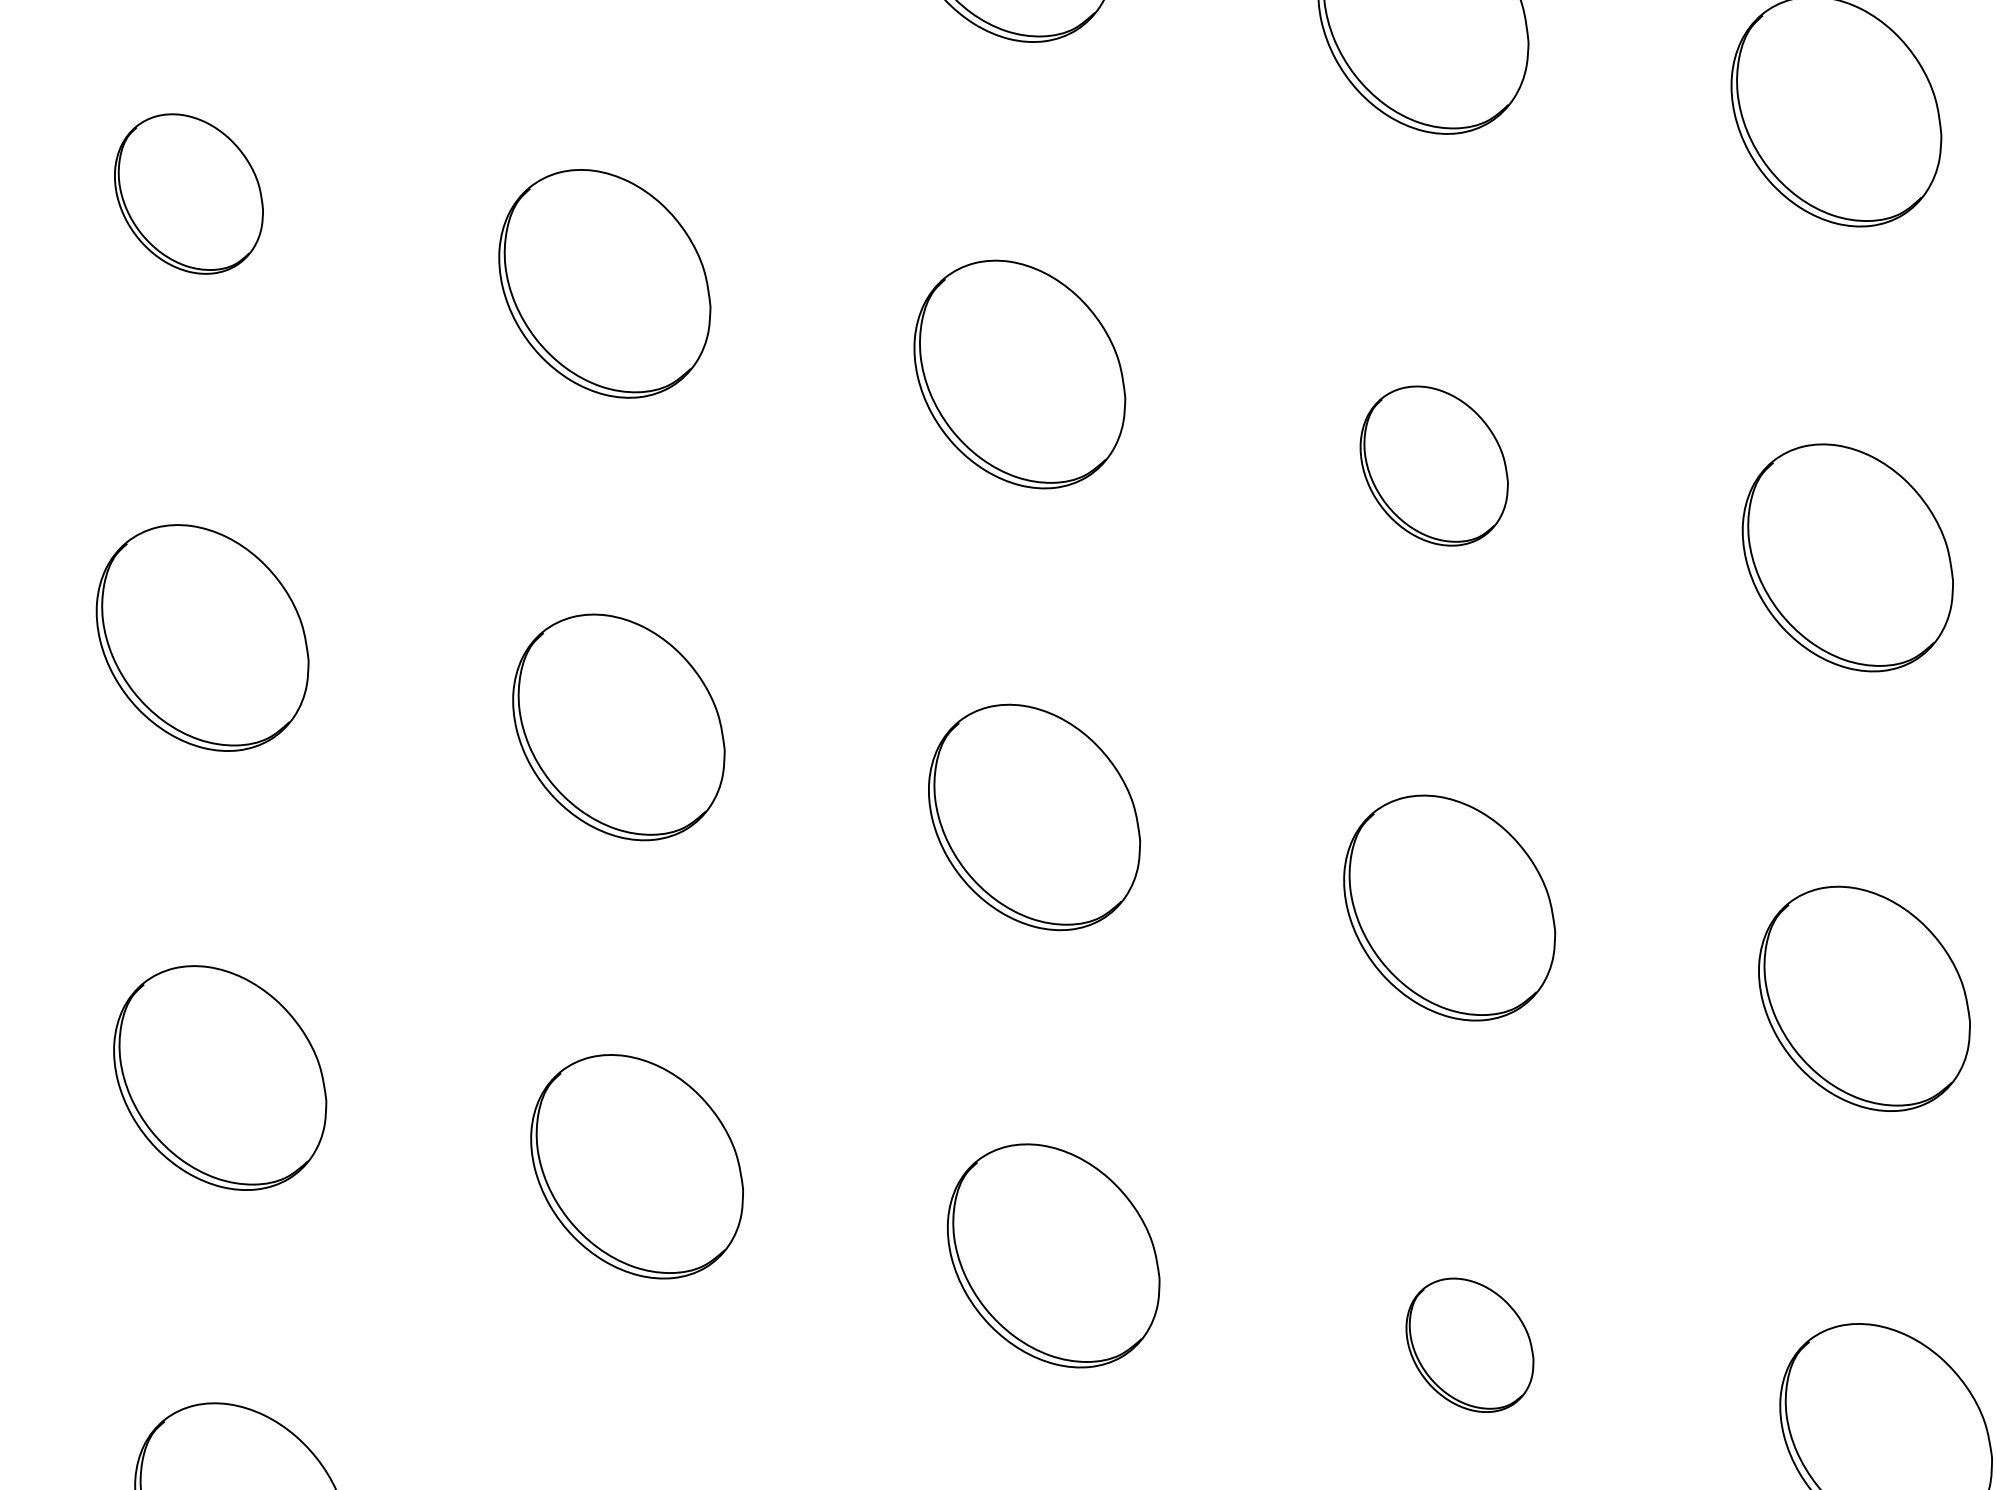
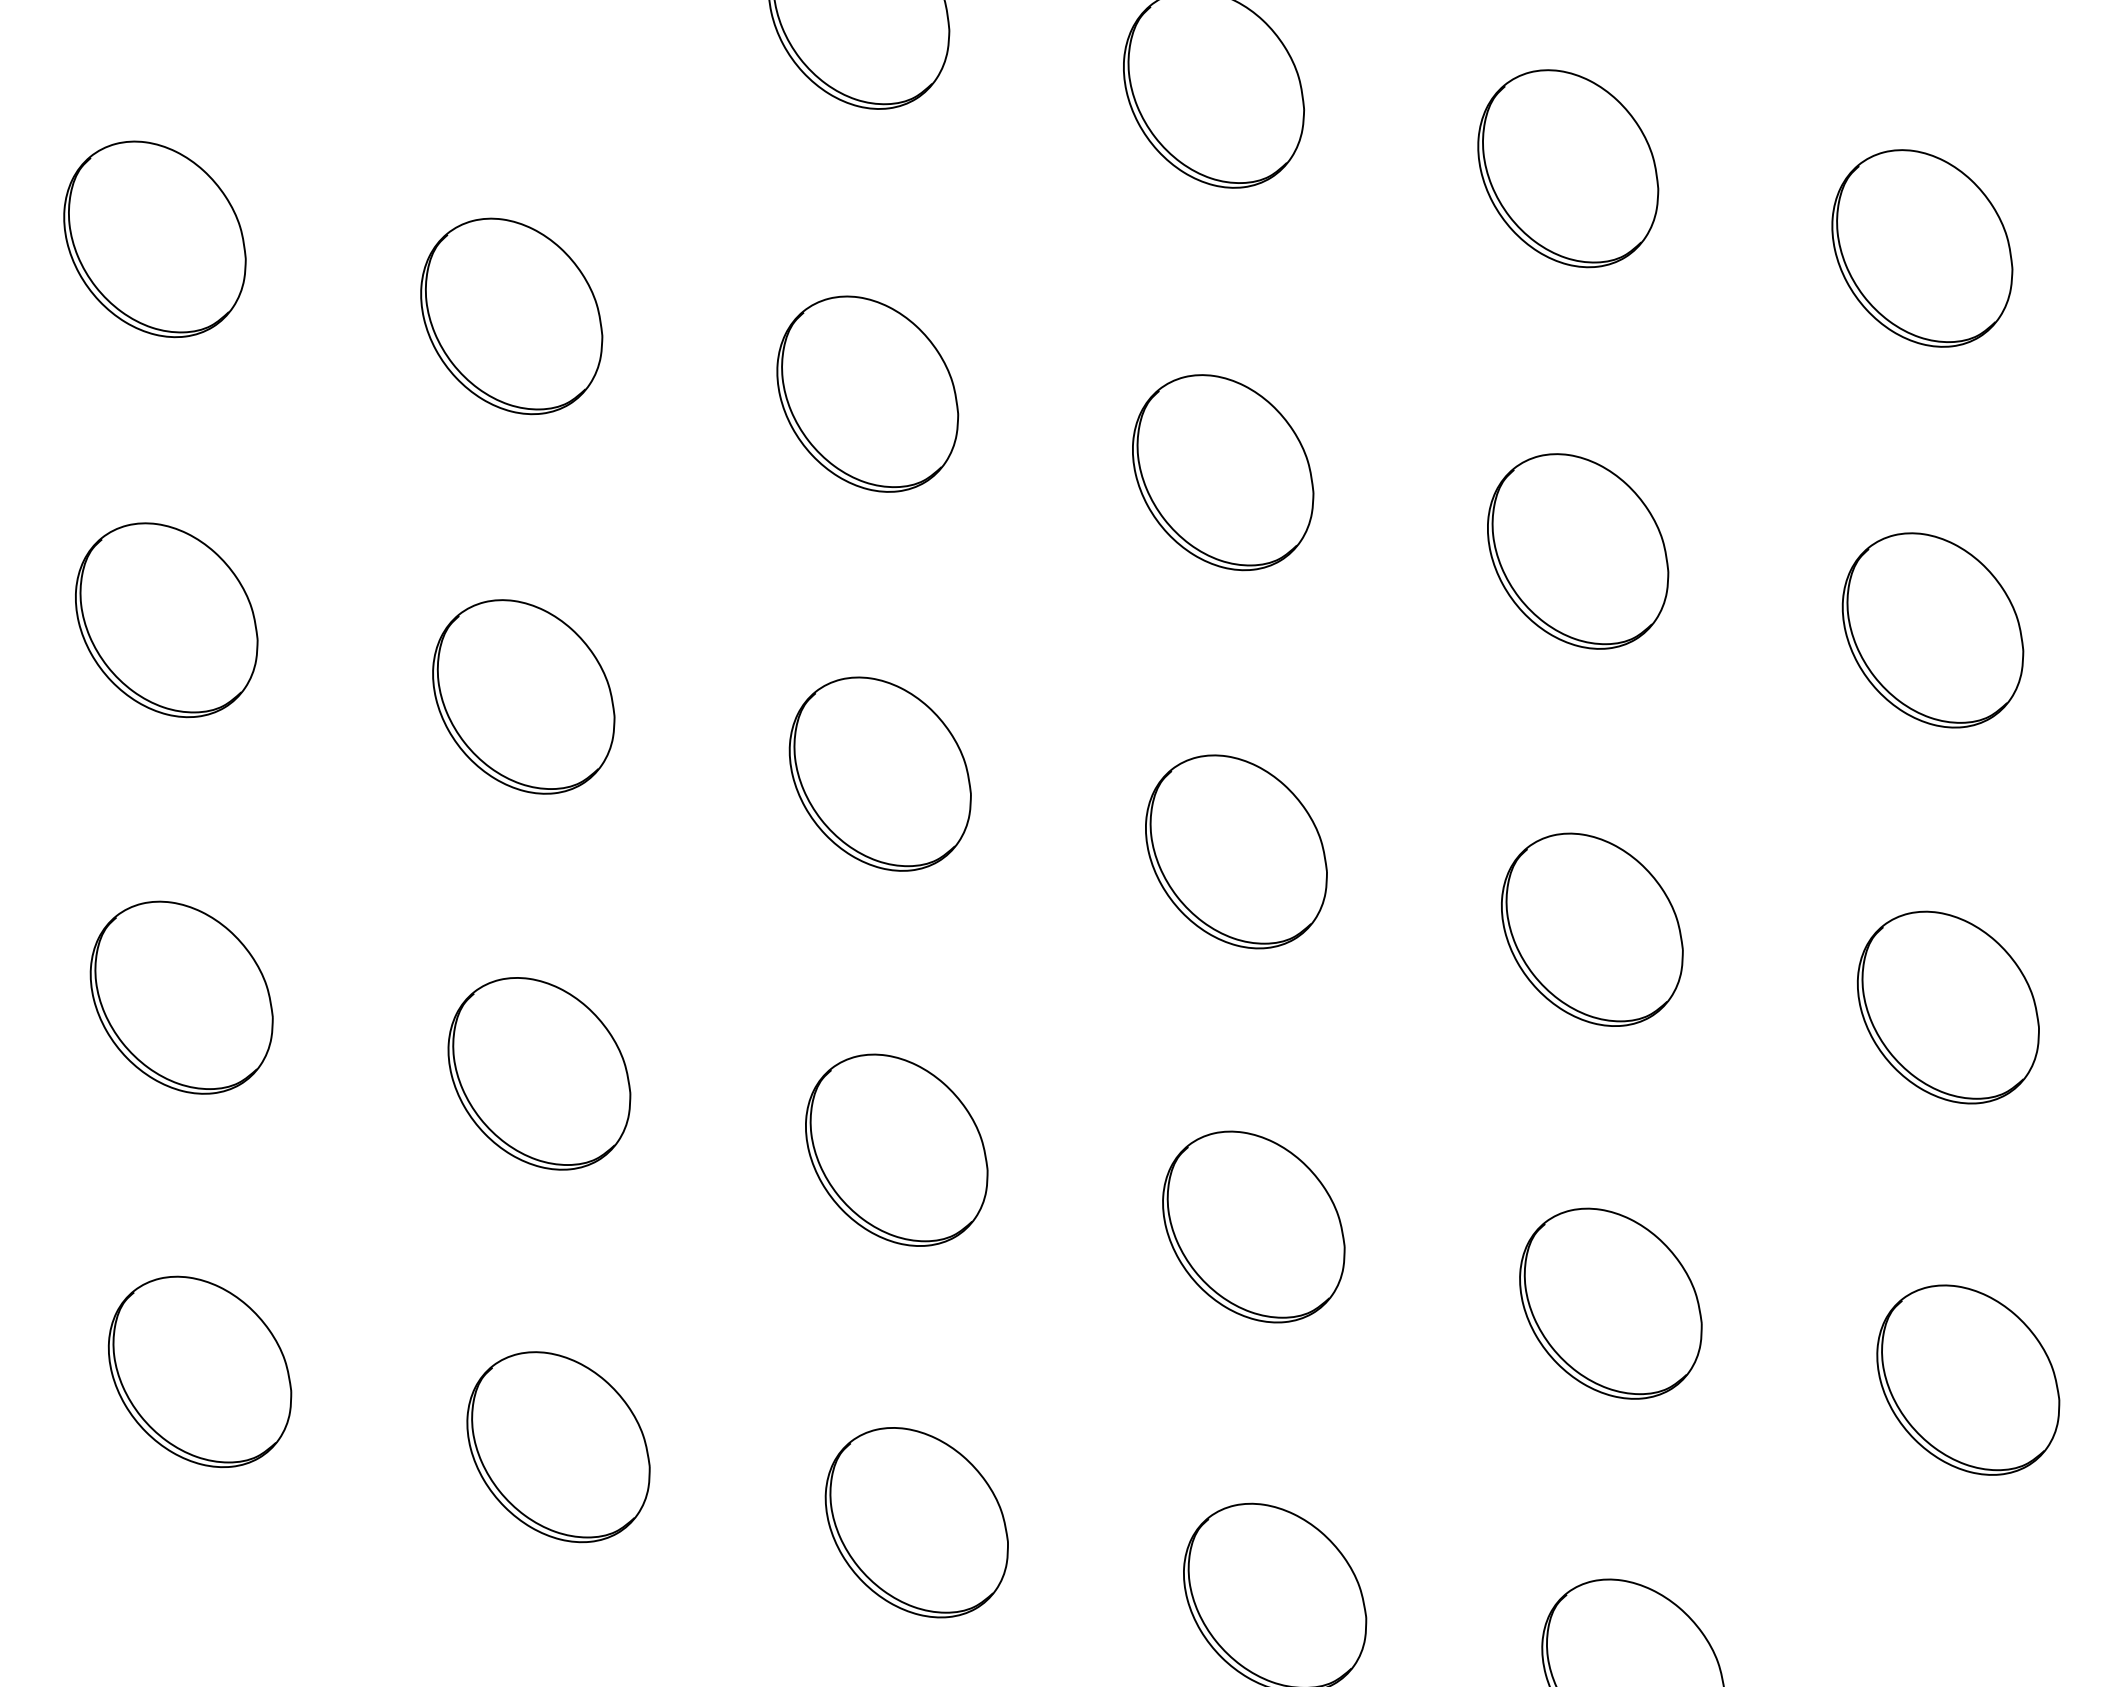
part: (188, 194) -> (154, 239), size x1.43
part: (1434, 465) -> (1223, 472), size x1.43
part: (1469, 1344) -> (1253, 1226), size x1.67

